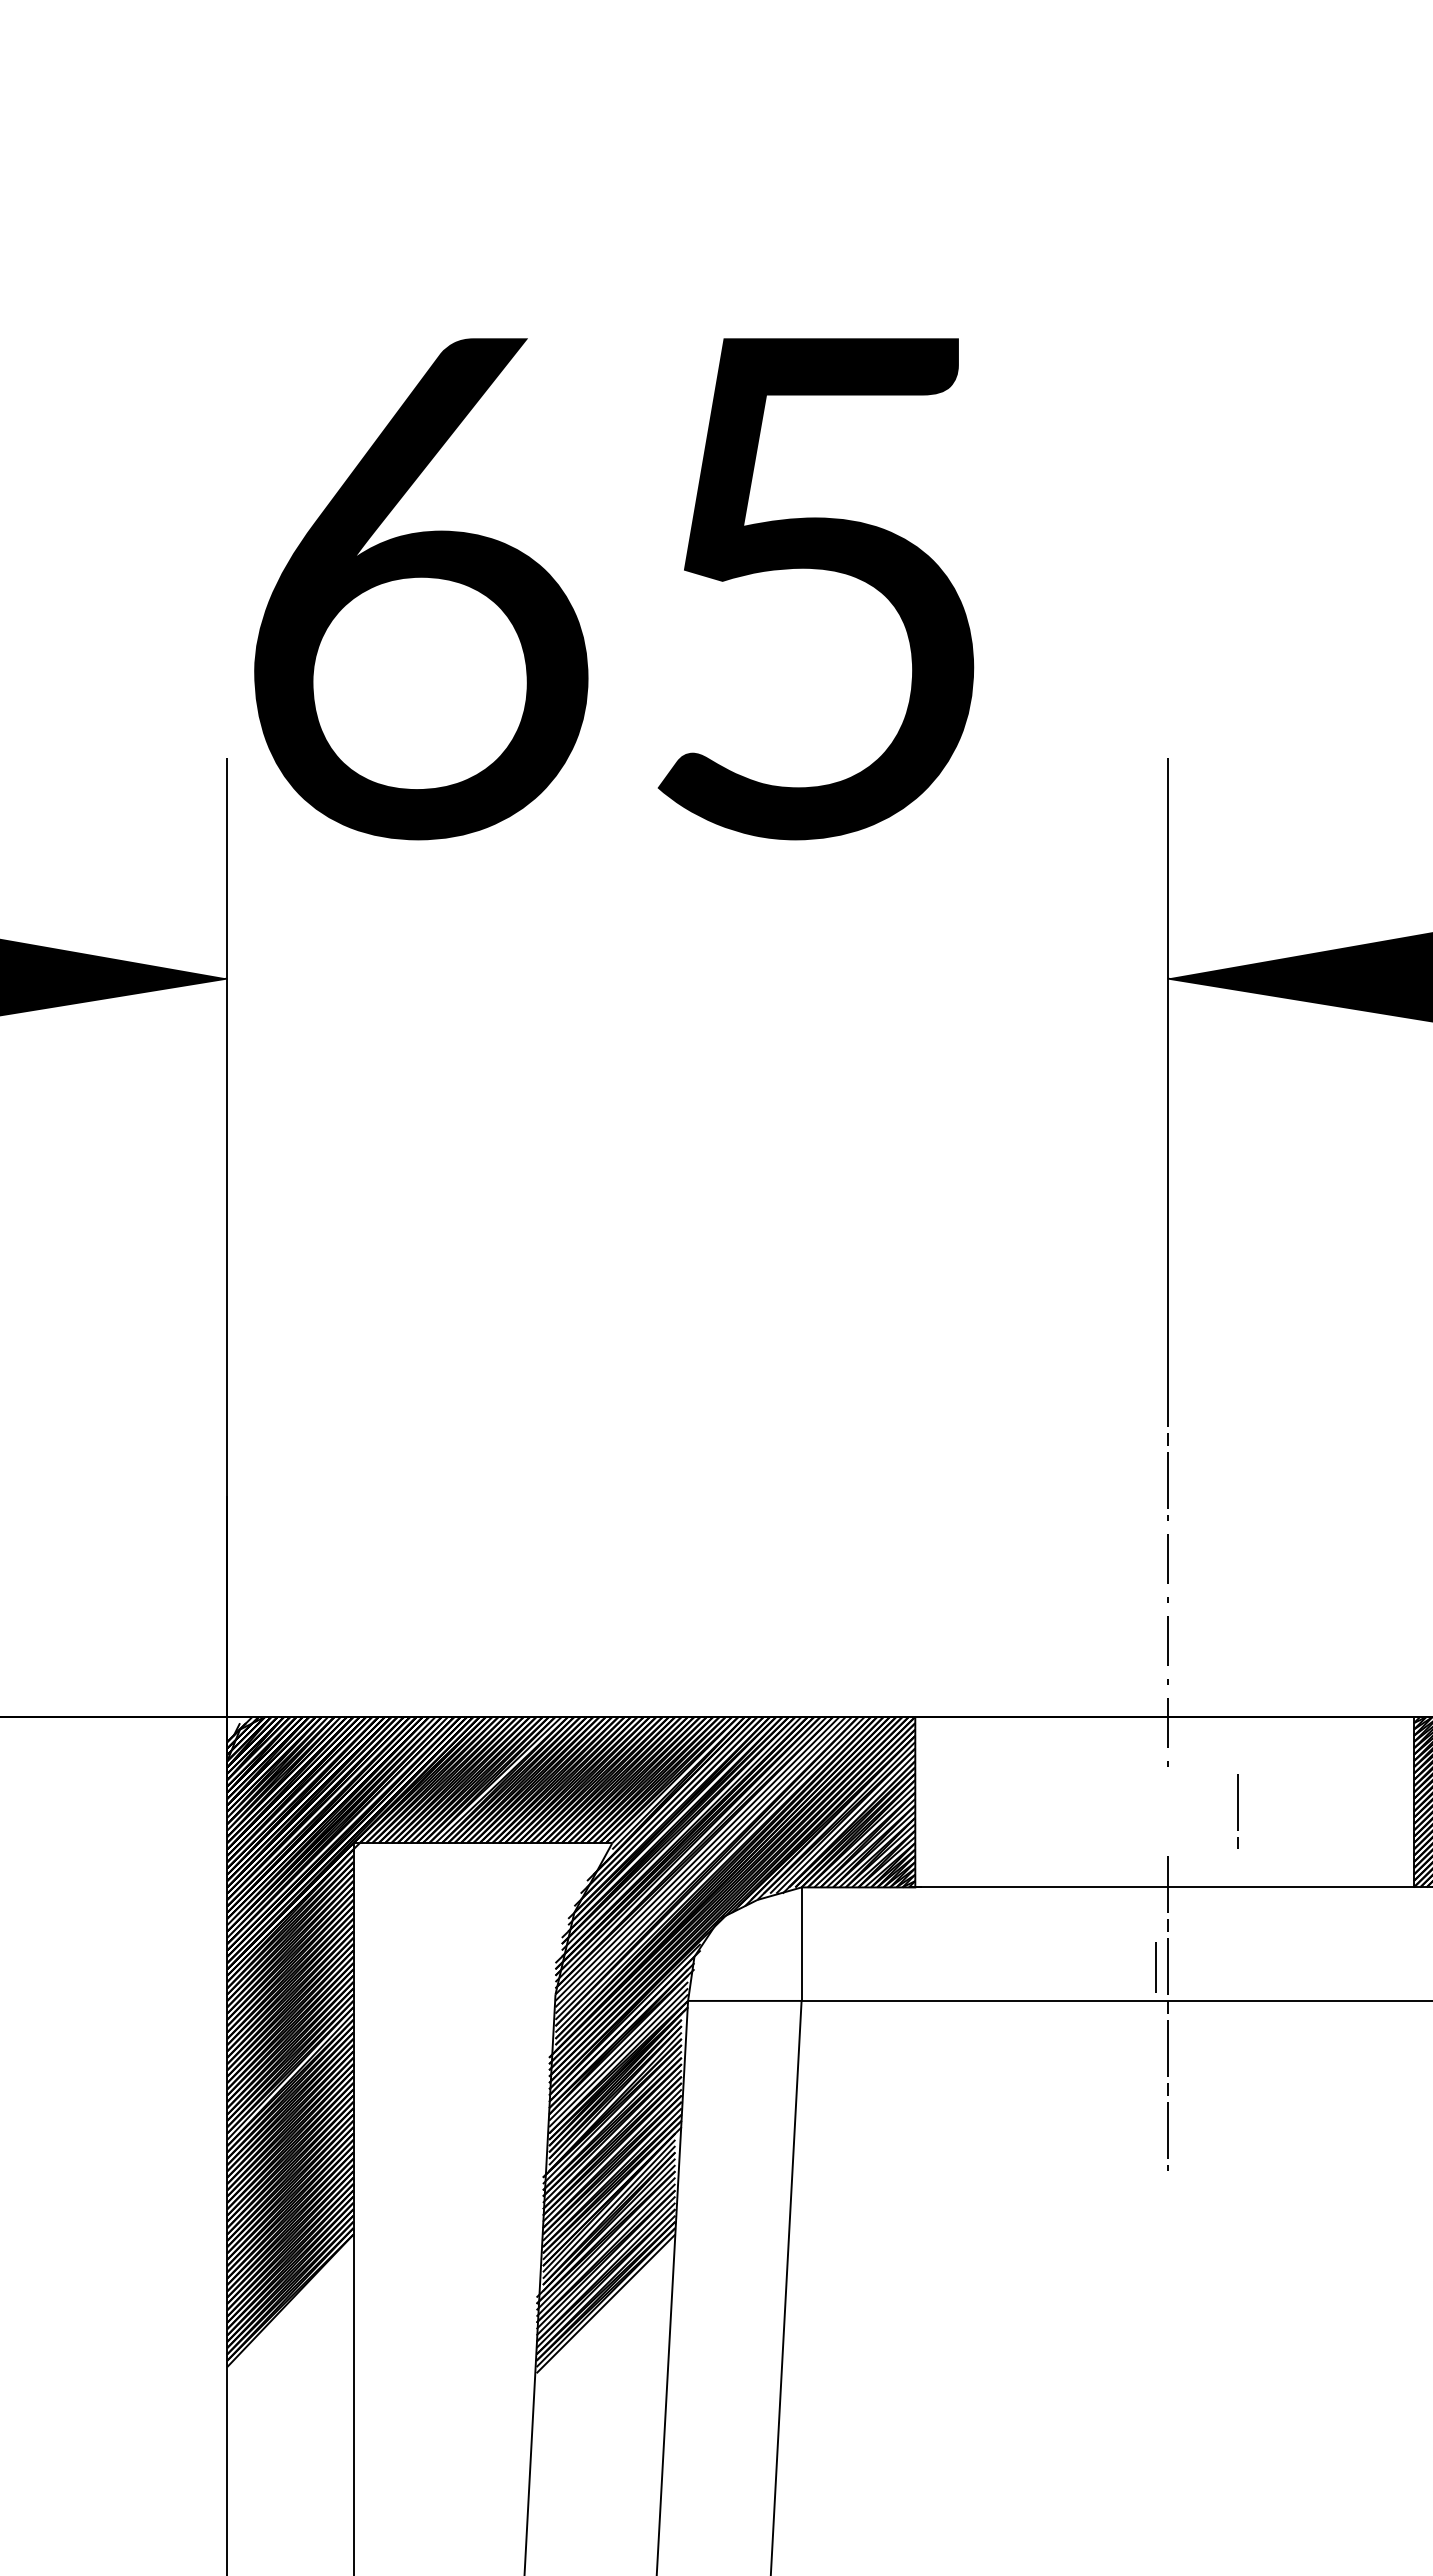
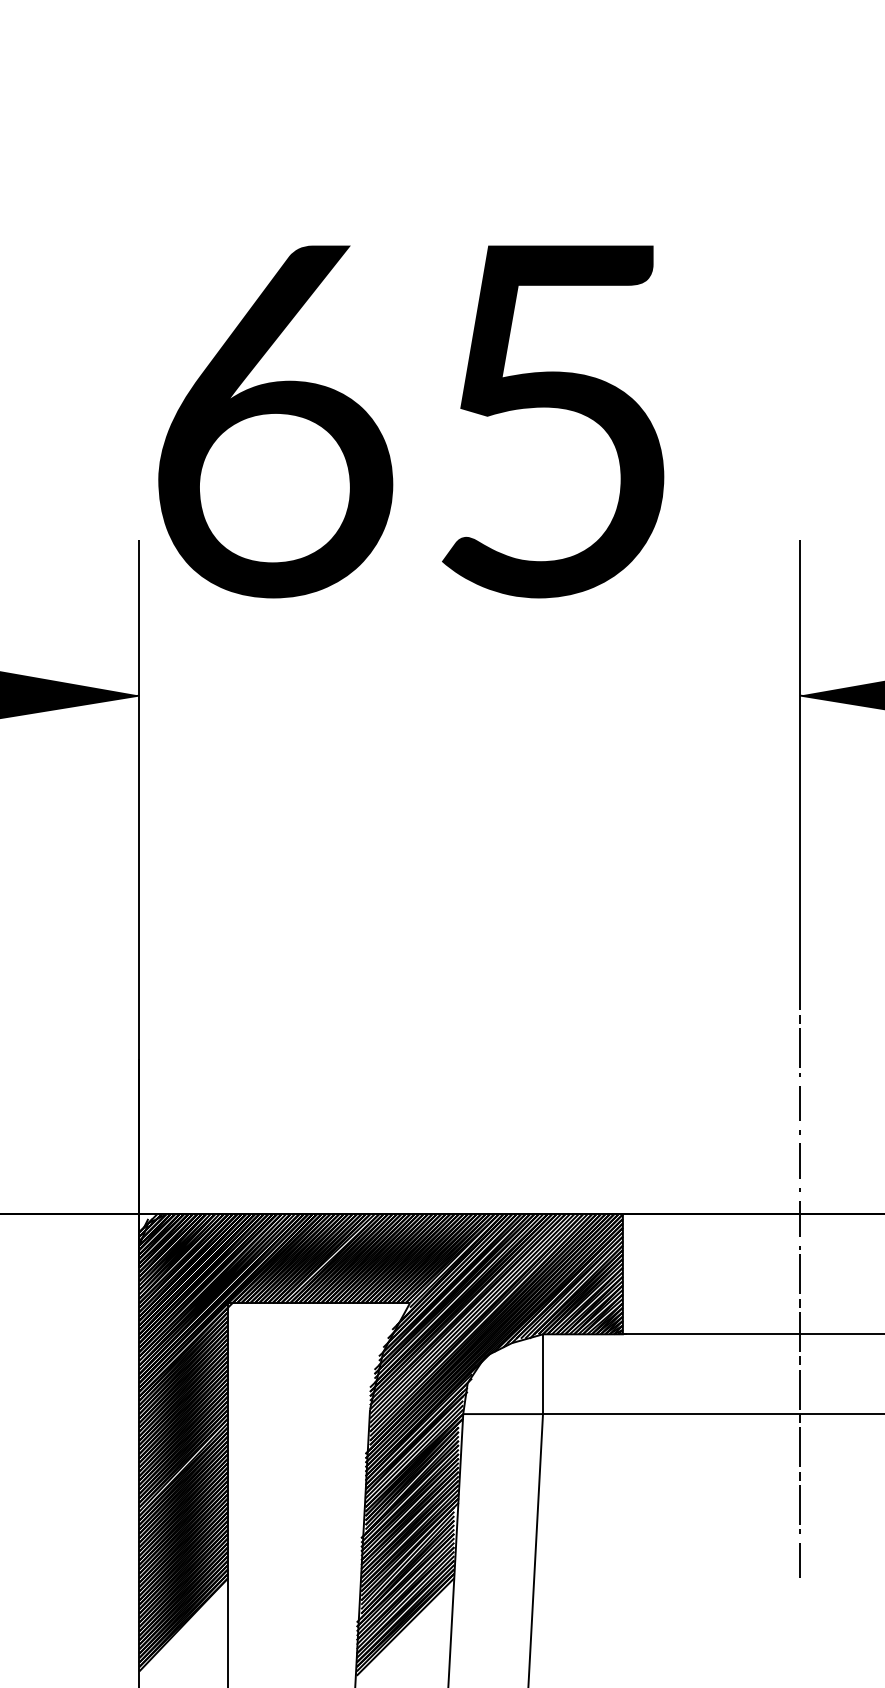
line: (1237, 1811) -> (800, 1280), moved
line: (1155, 1967) -> (800, 1560), moved

